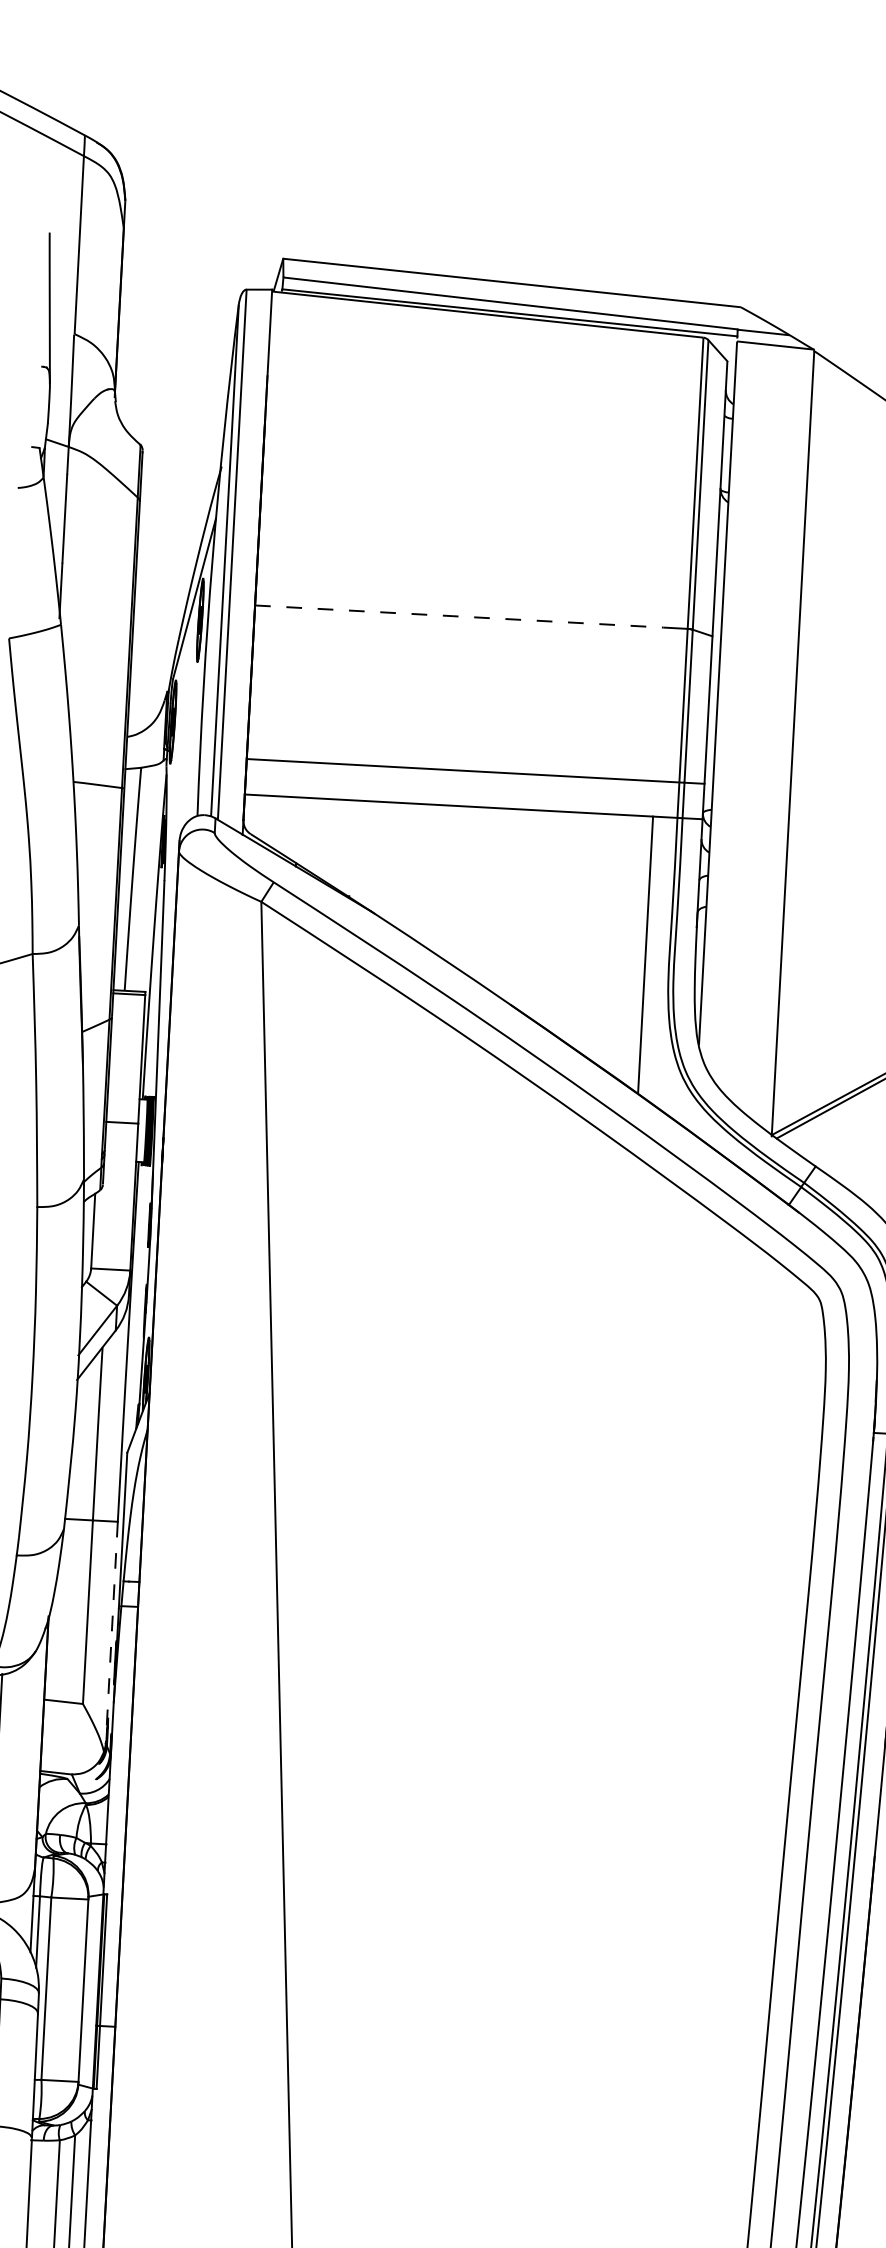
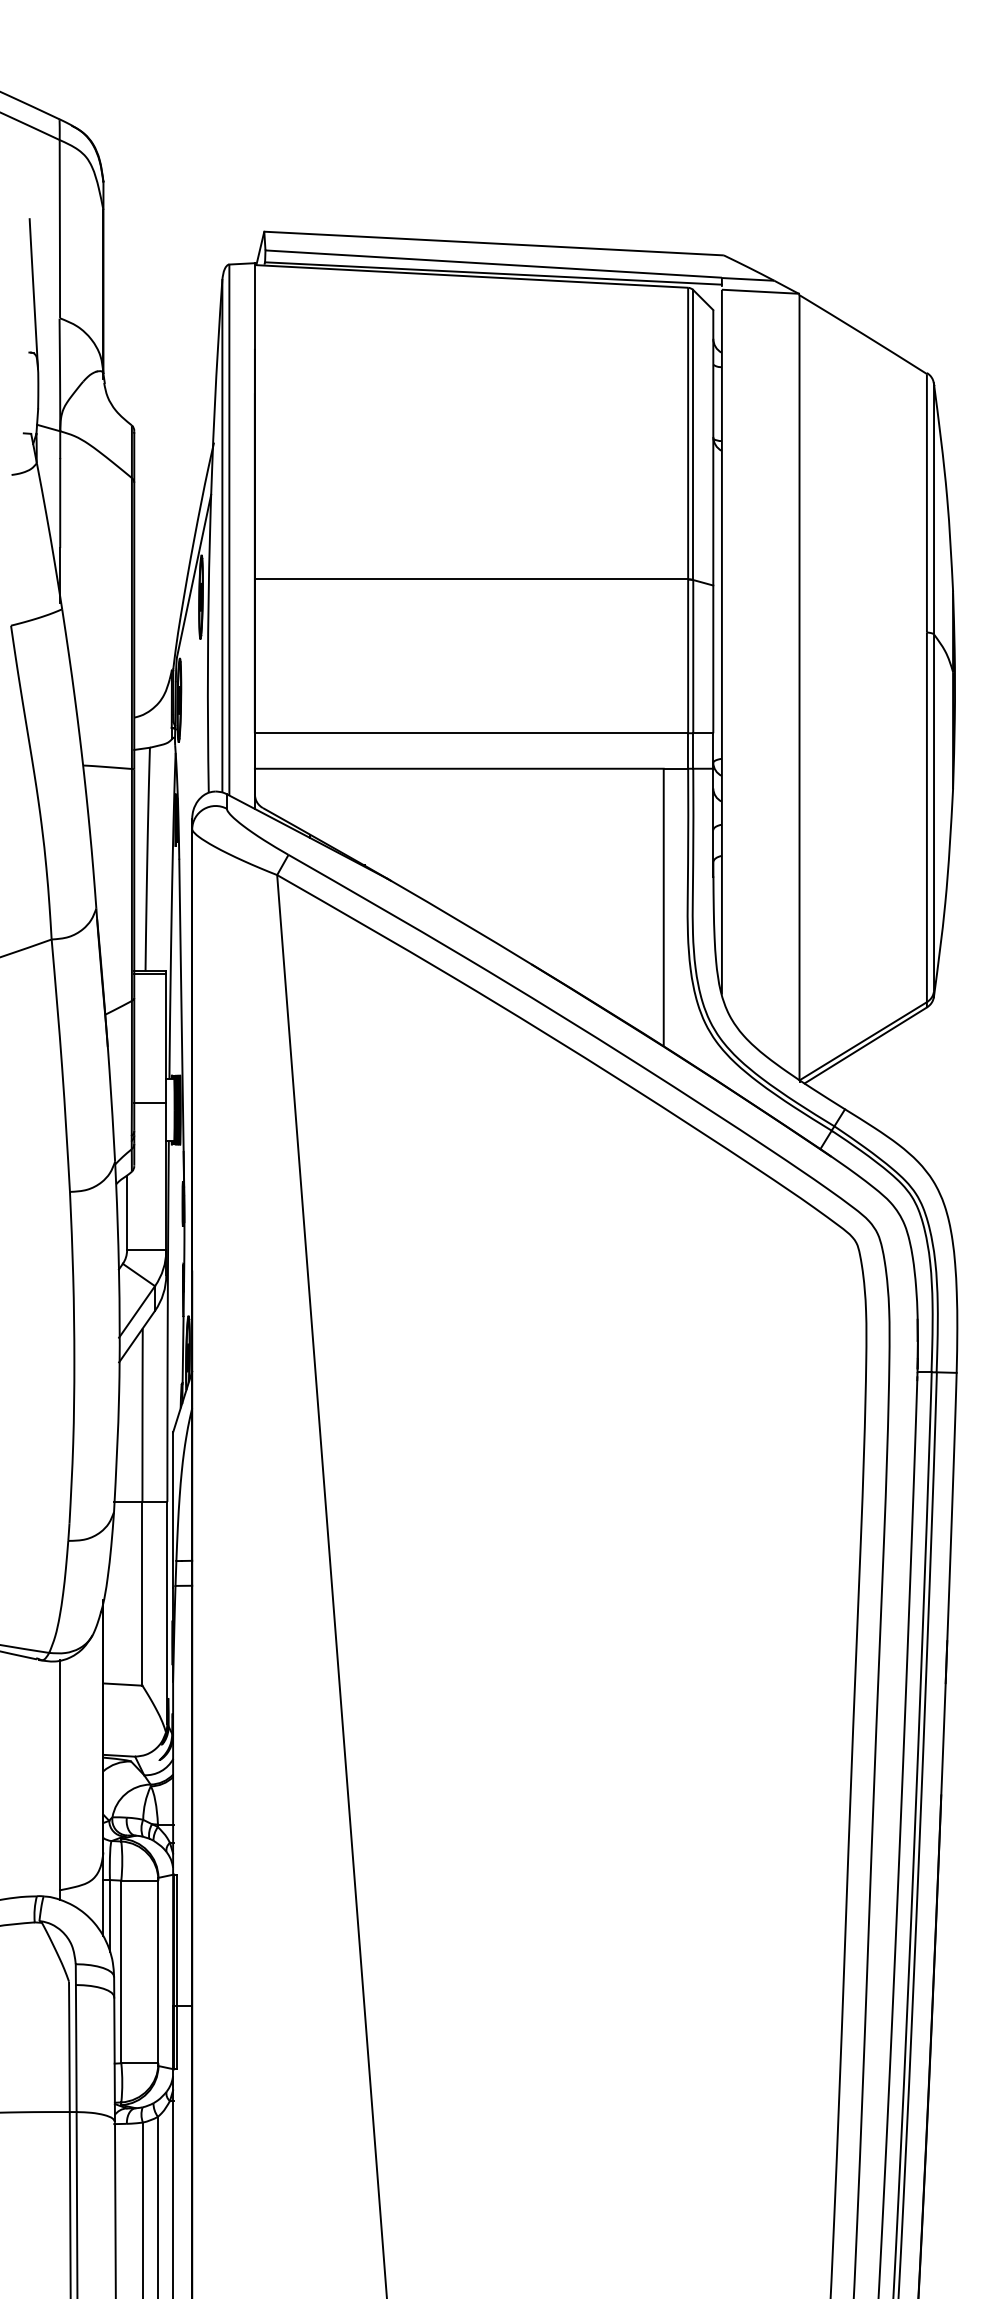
line: (459, 616) -> (459, 579), dashed -> solid
line: (111, 1633) -> (167, 1613), dashed -> solid

